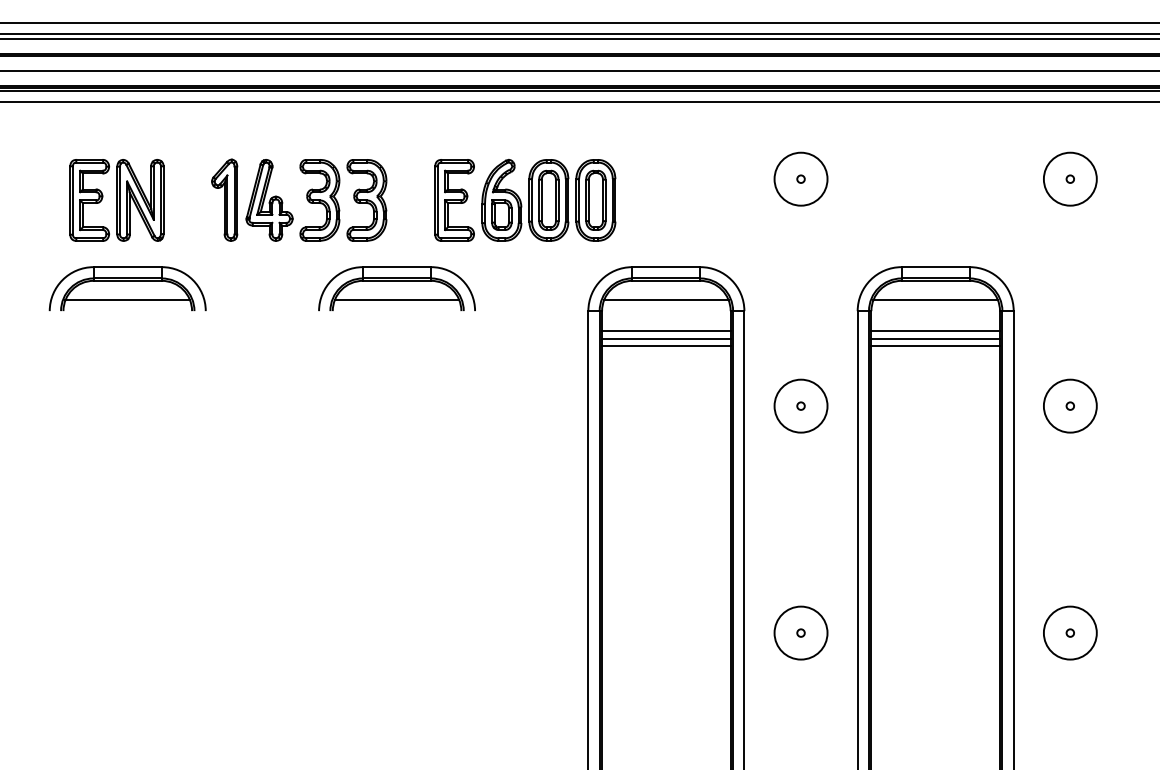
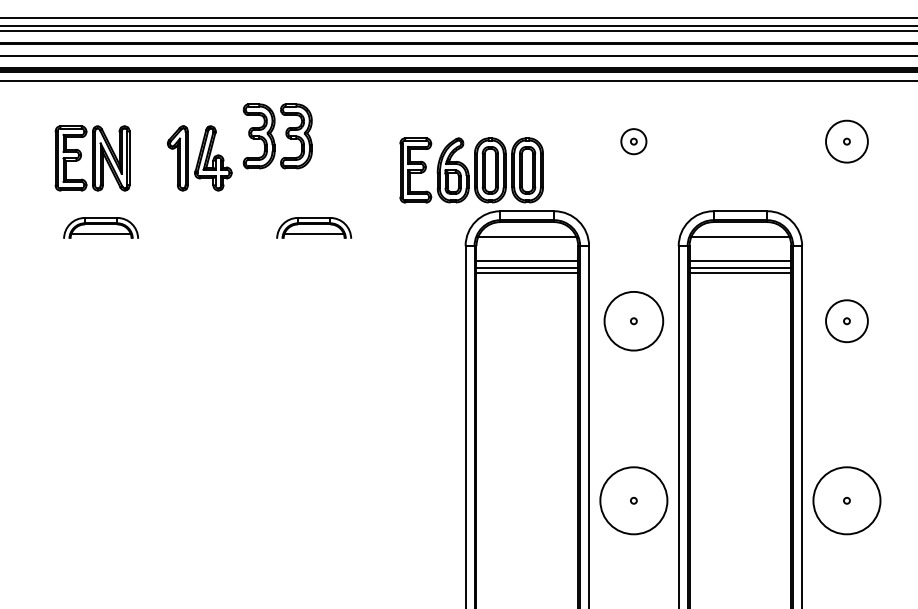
circle: (800, 178) -> (633, 141), size x0.6
part: (343, 200) -> (277, 136), moved
part: (525, 200) -> (471, 170), moved
part: (126, 287) -> (100, 227), size x0.6
part: (396, 287) -> (313, 227), size x0.6
circle: (800, 406) -> (633, 321), size x1.4
circle: (800, 632) -> (633, 500), size x1.6
circle: (1069, 632) -> (846, 500), size x1.6

